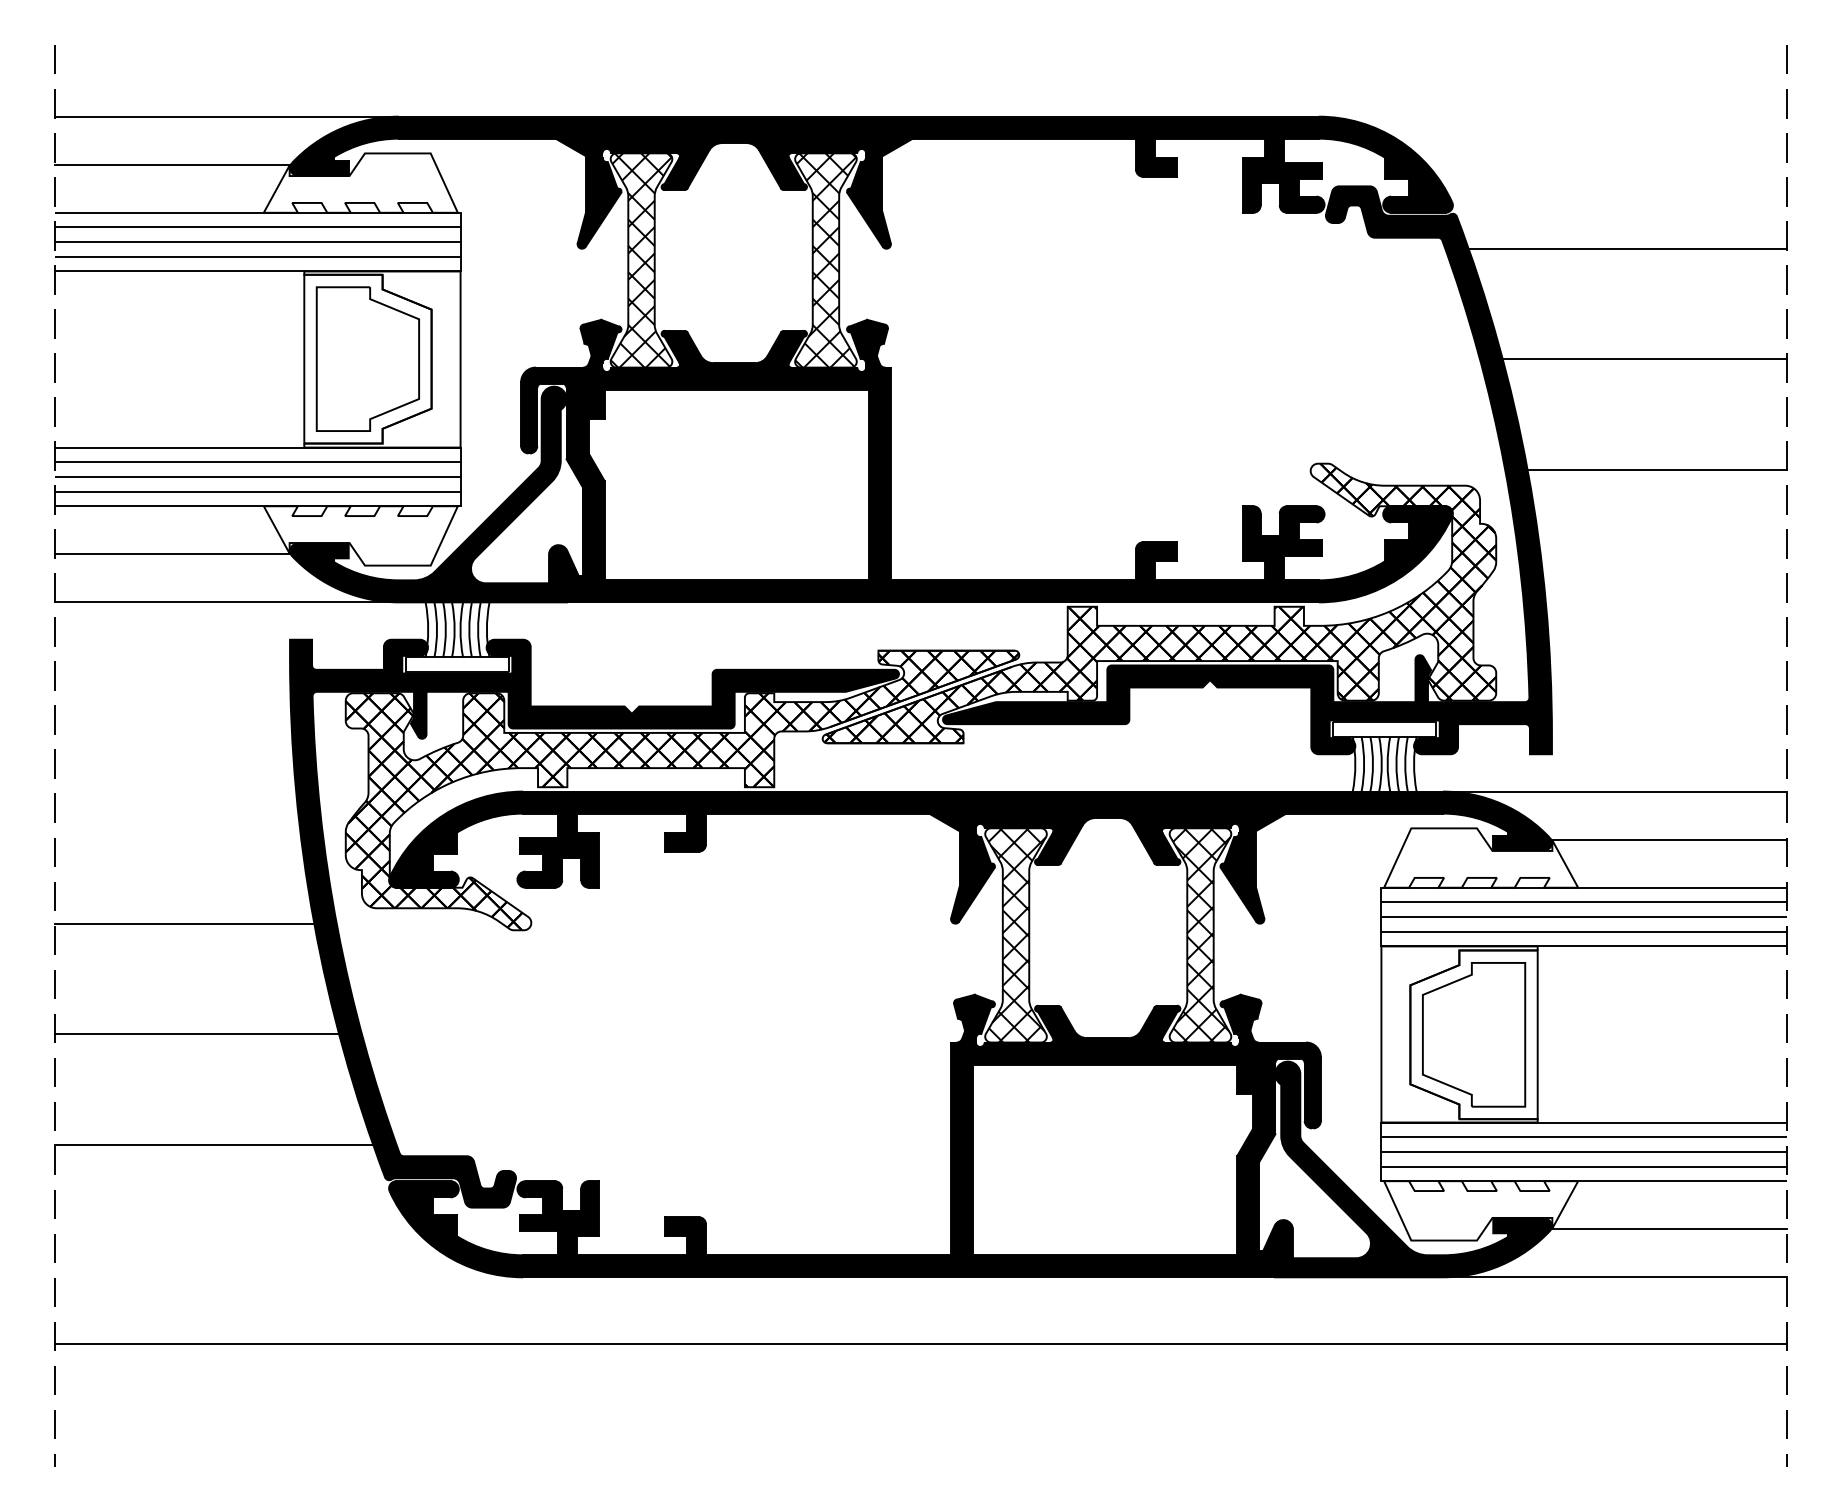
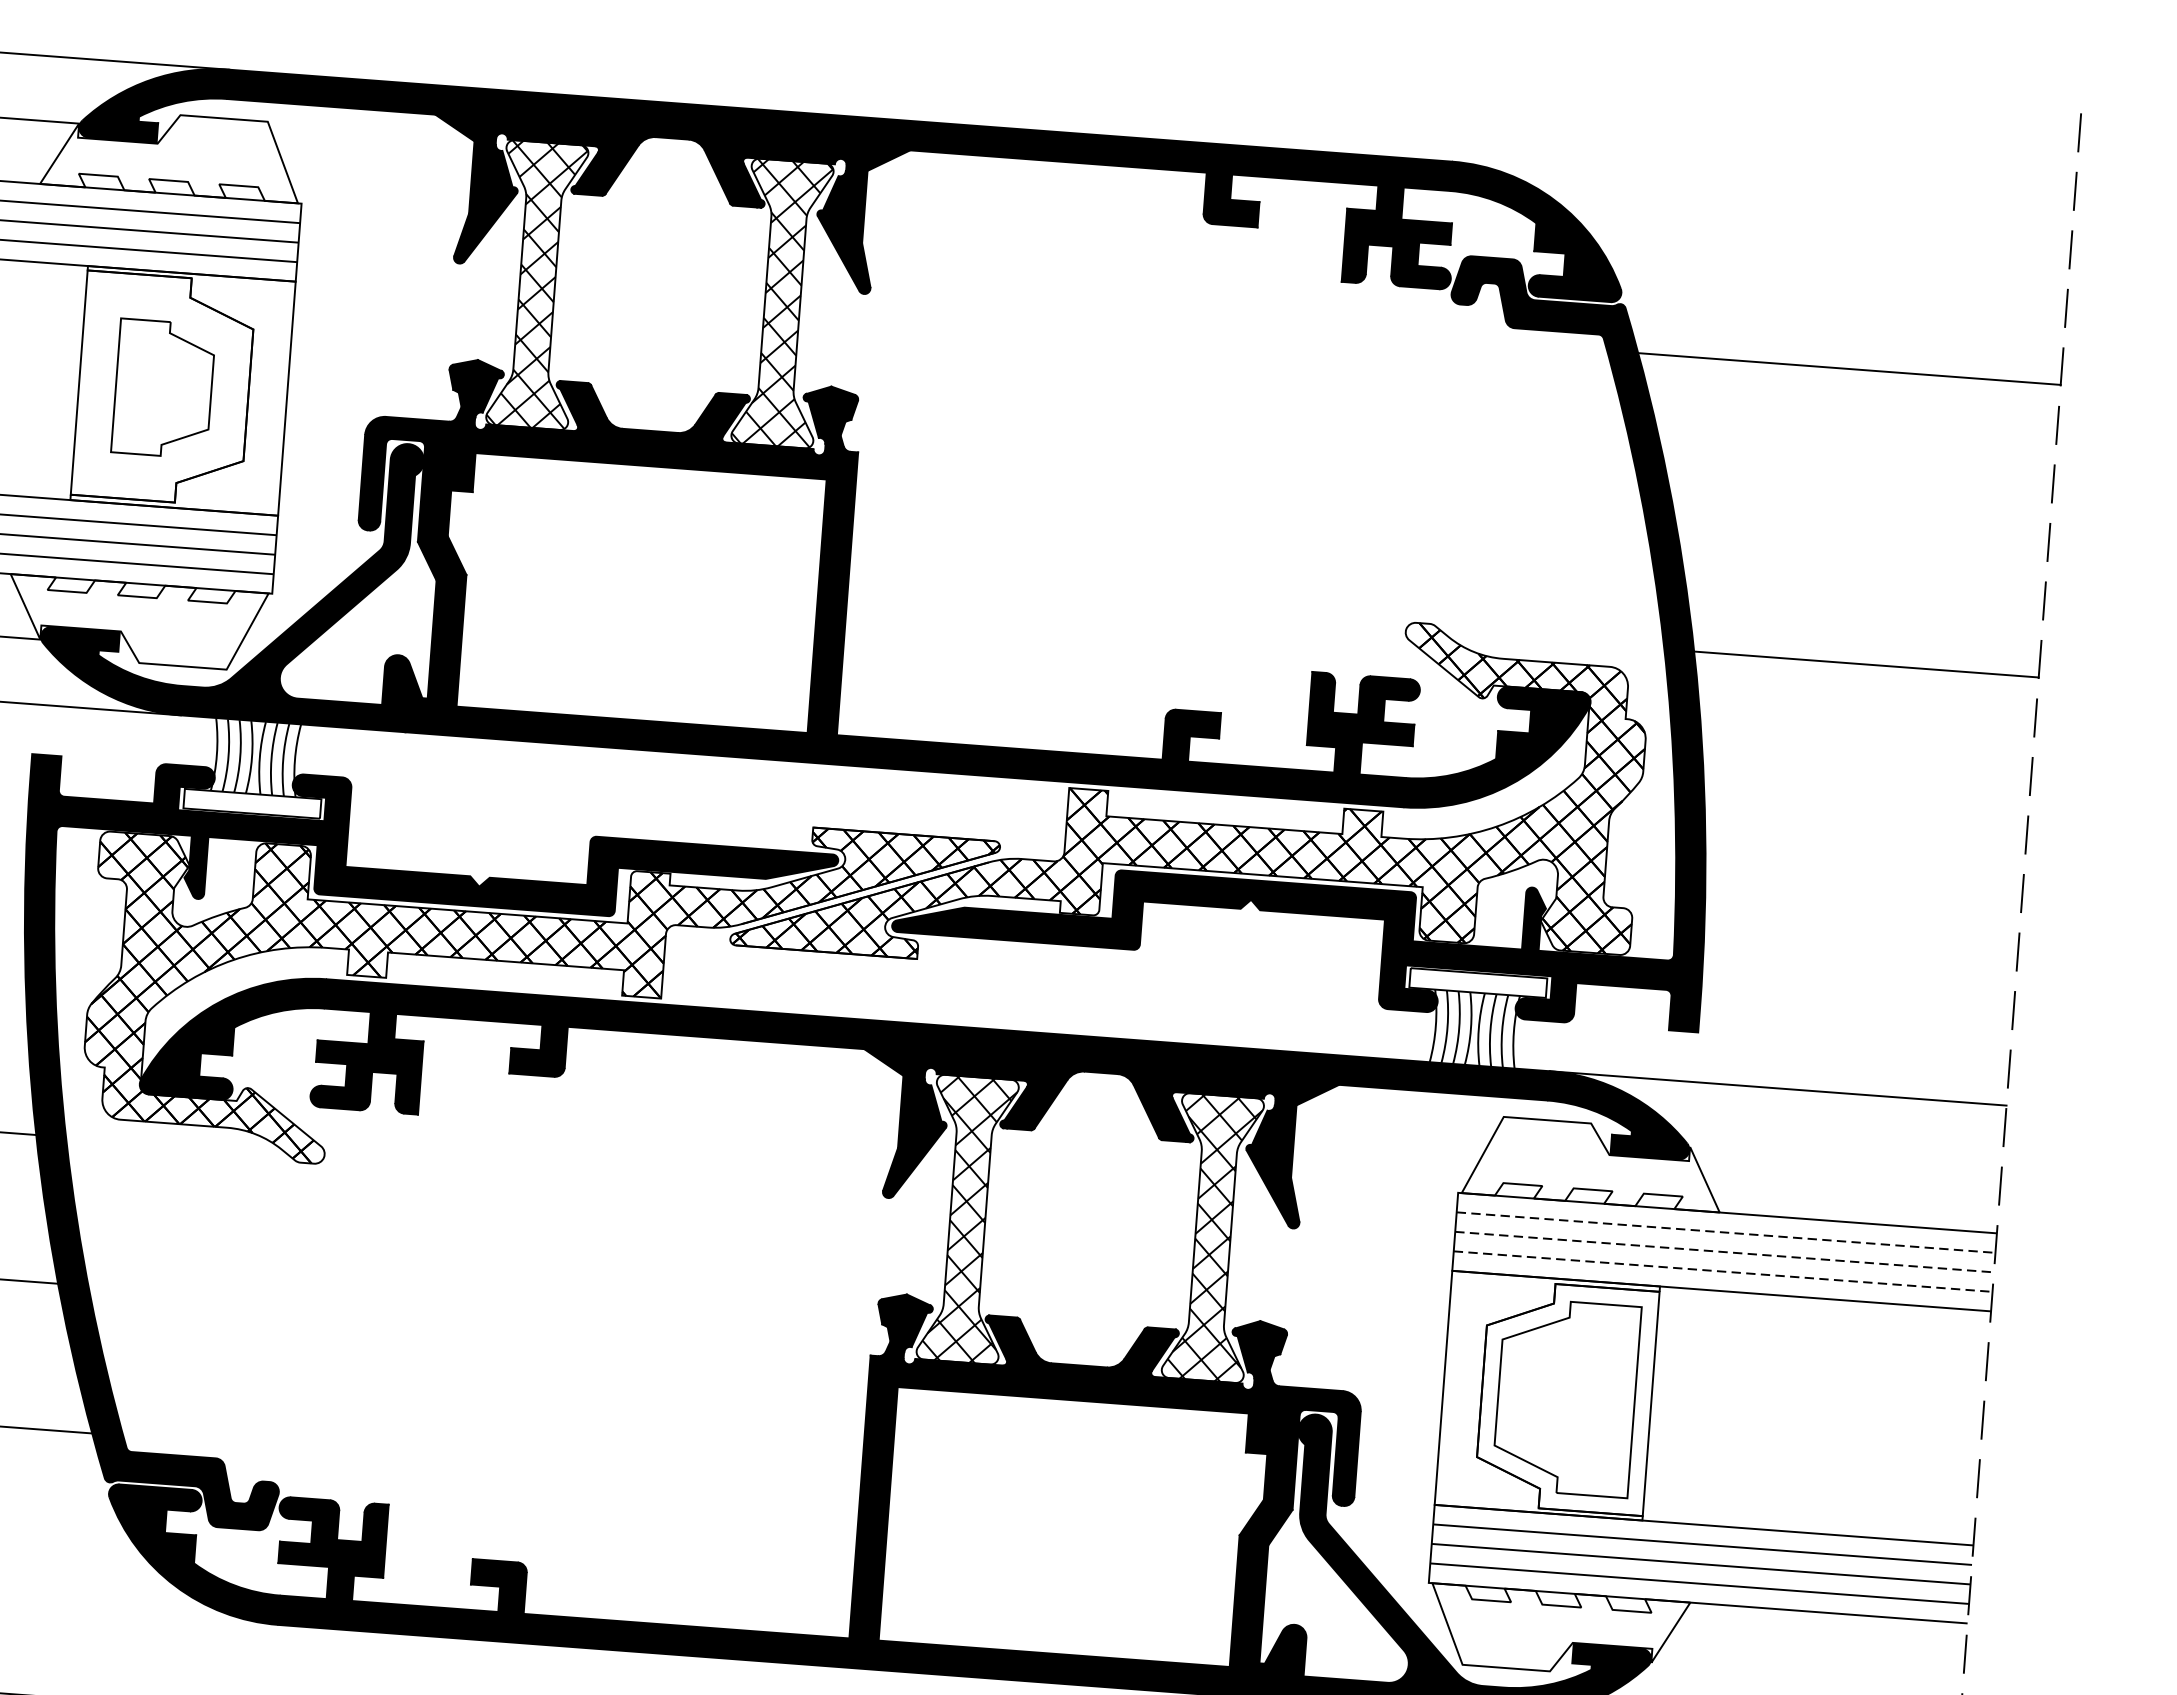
part: (367, 358) -> (163, 388), size x0.7
line: (1644, 359) -> (1860, 516), removed
line: (1669, 840) -> (1845, 1158), removed
line: (1584, 902) -> (1726, 1232), solid -> dashed
line: (1584, 917) -> (1725, 1252), solid -> dashed
line: (1584, 931) -> (1723, 1271), solid -> dashed
line: (1669, 1228) -> (1807, 1674), removed

